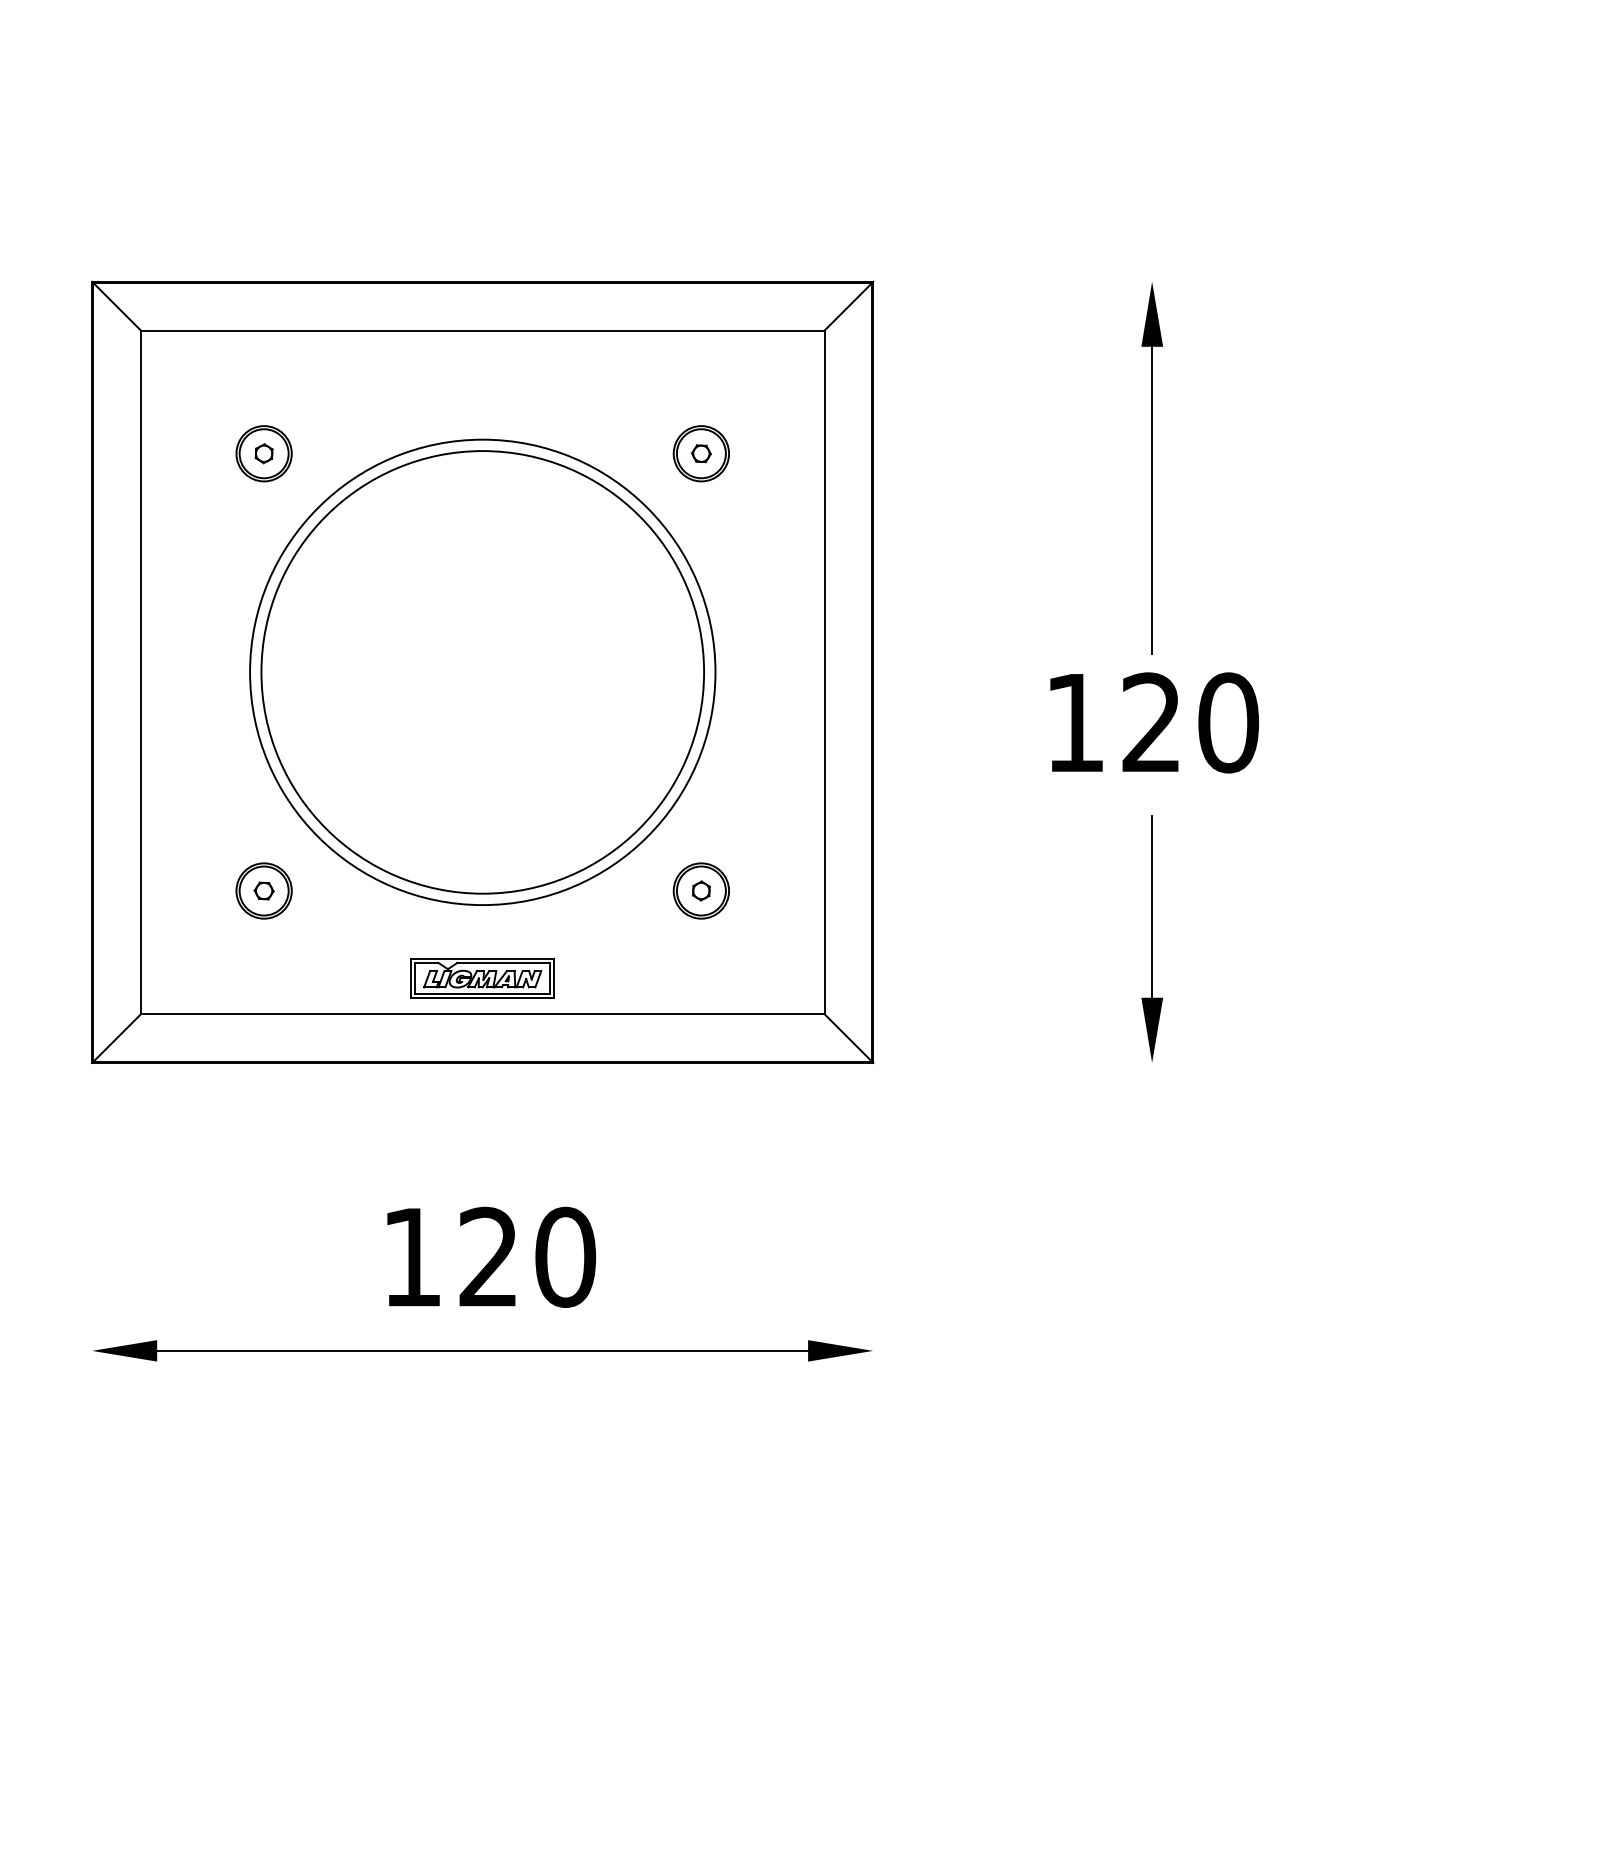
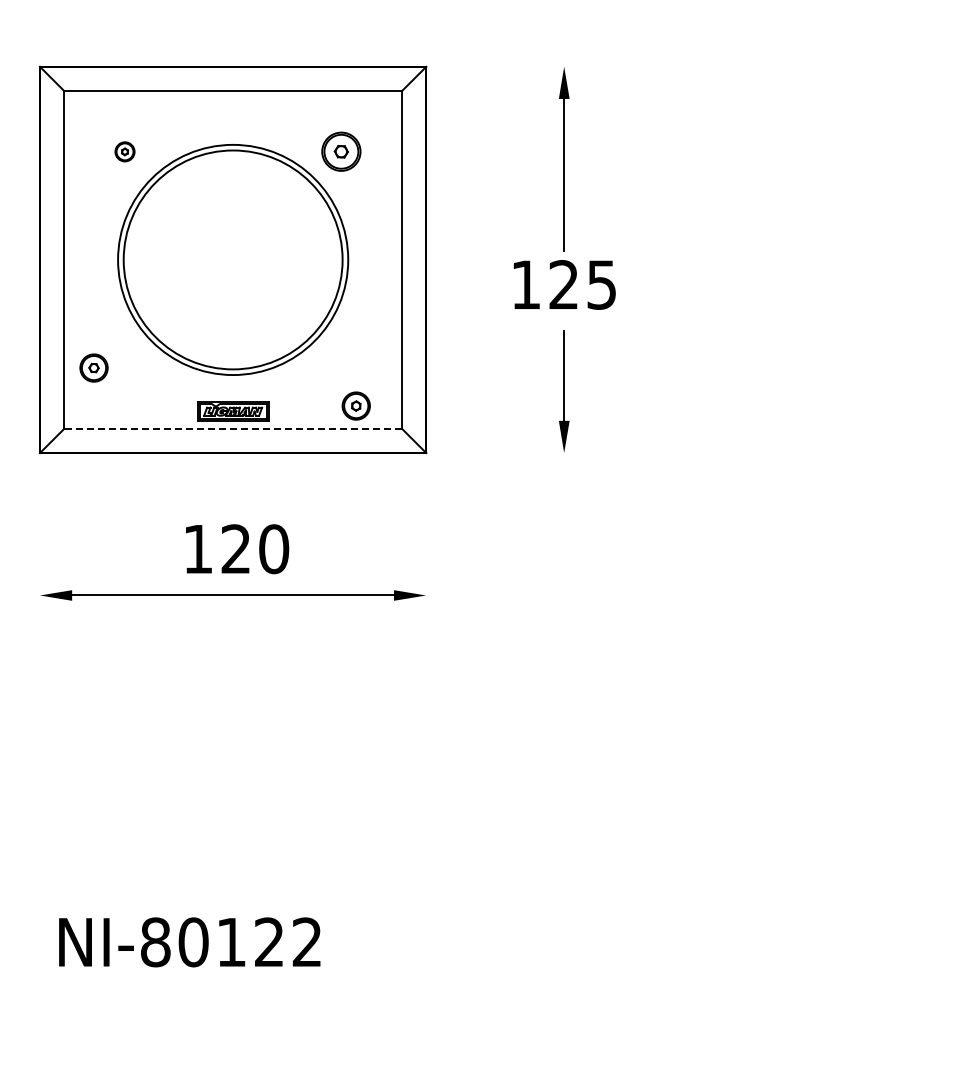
part: (263, 453) -> (124, 151), size x0.7
part: (699, 453) -> (340, 151), size x1.4
text: (1227, 722) -> (601, 284), 120 -> 125
part: (263, 889) -> (93, 367), moved
part: (699, 889) -> (355, 405), moved
line: (481, 1013) -> (232, 428), solid -> dashed

